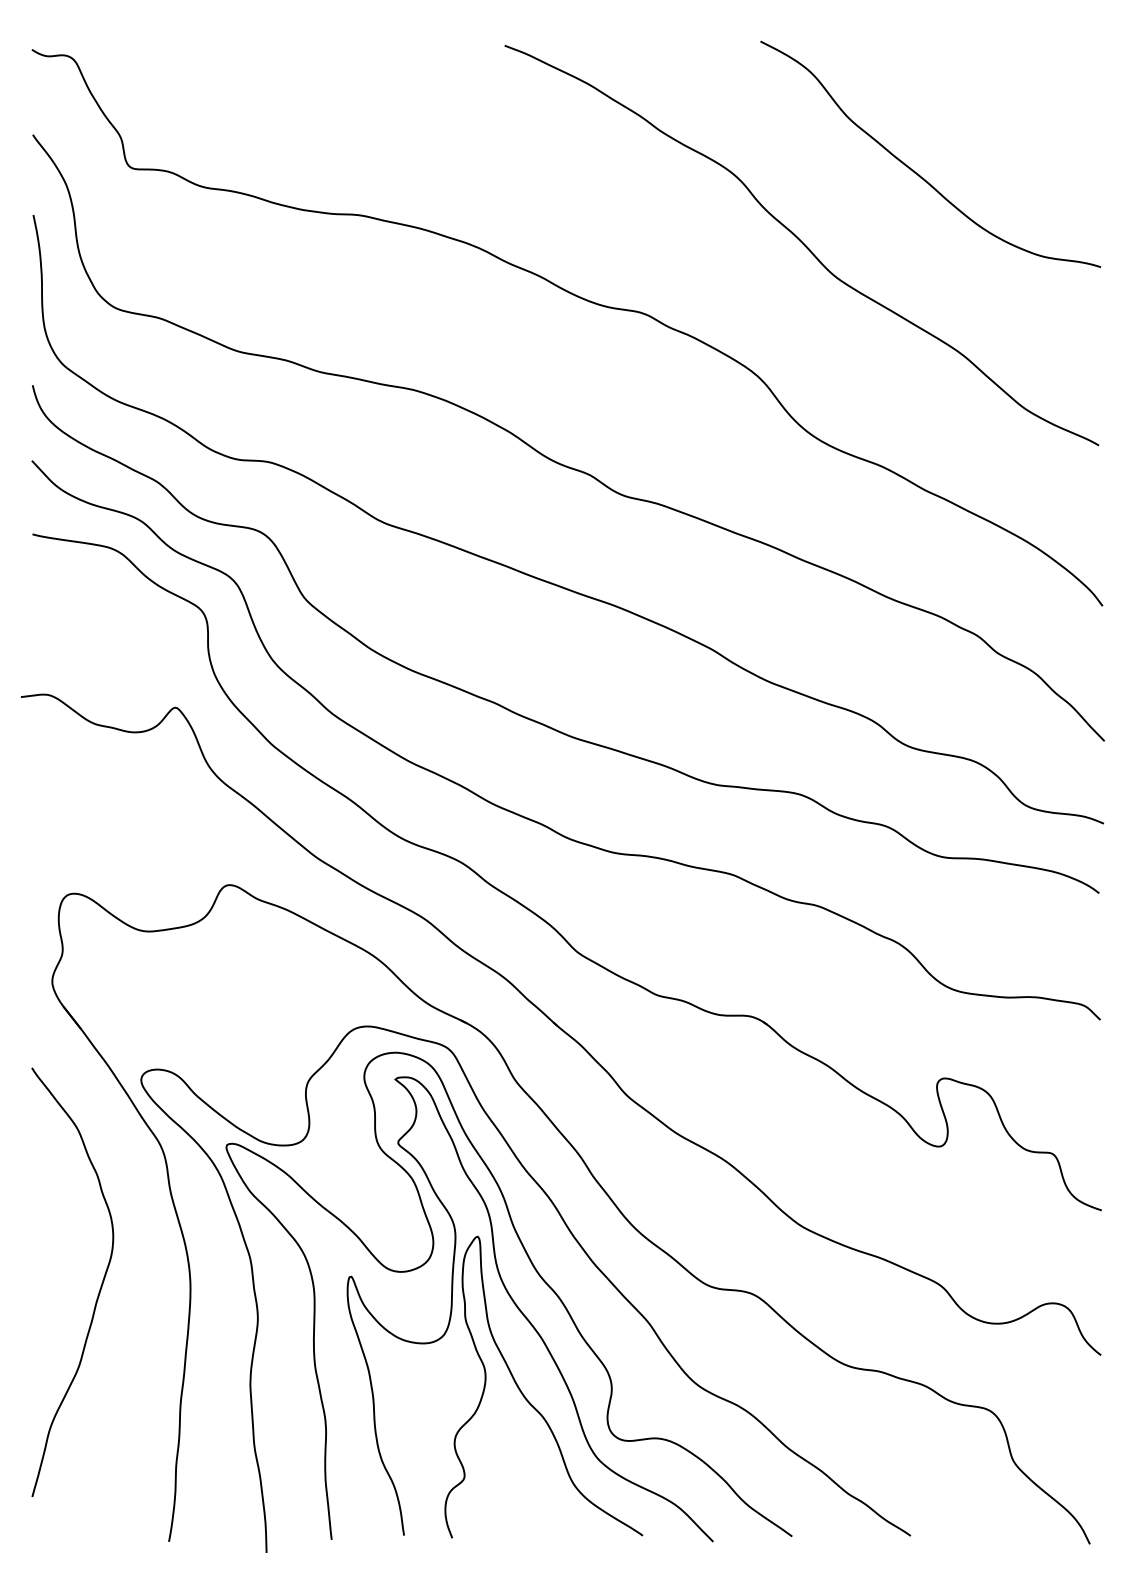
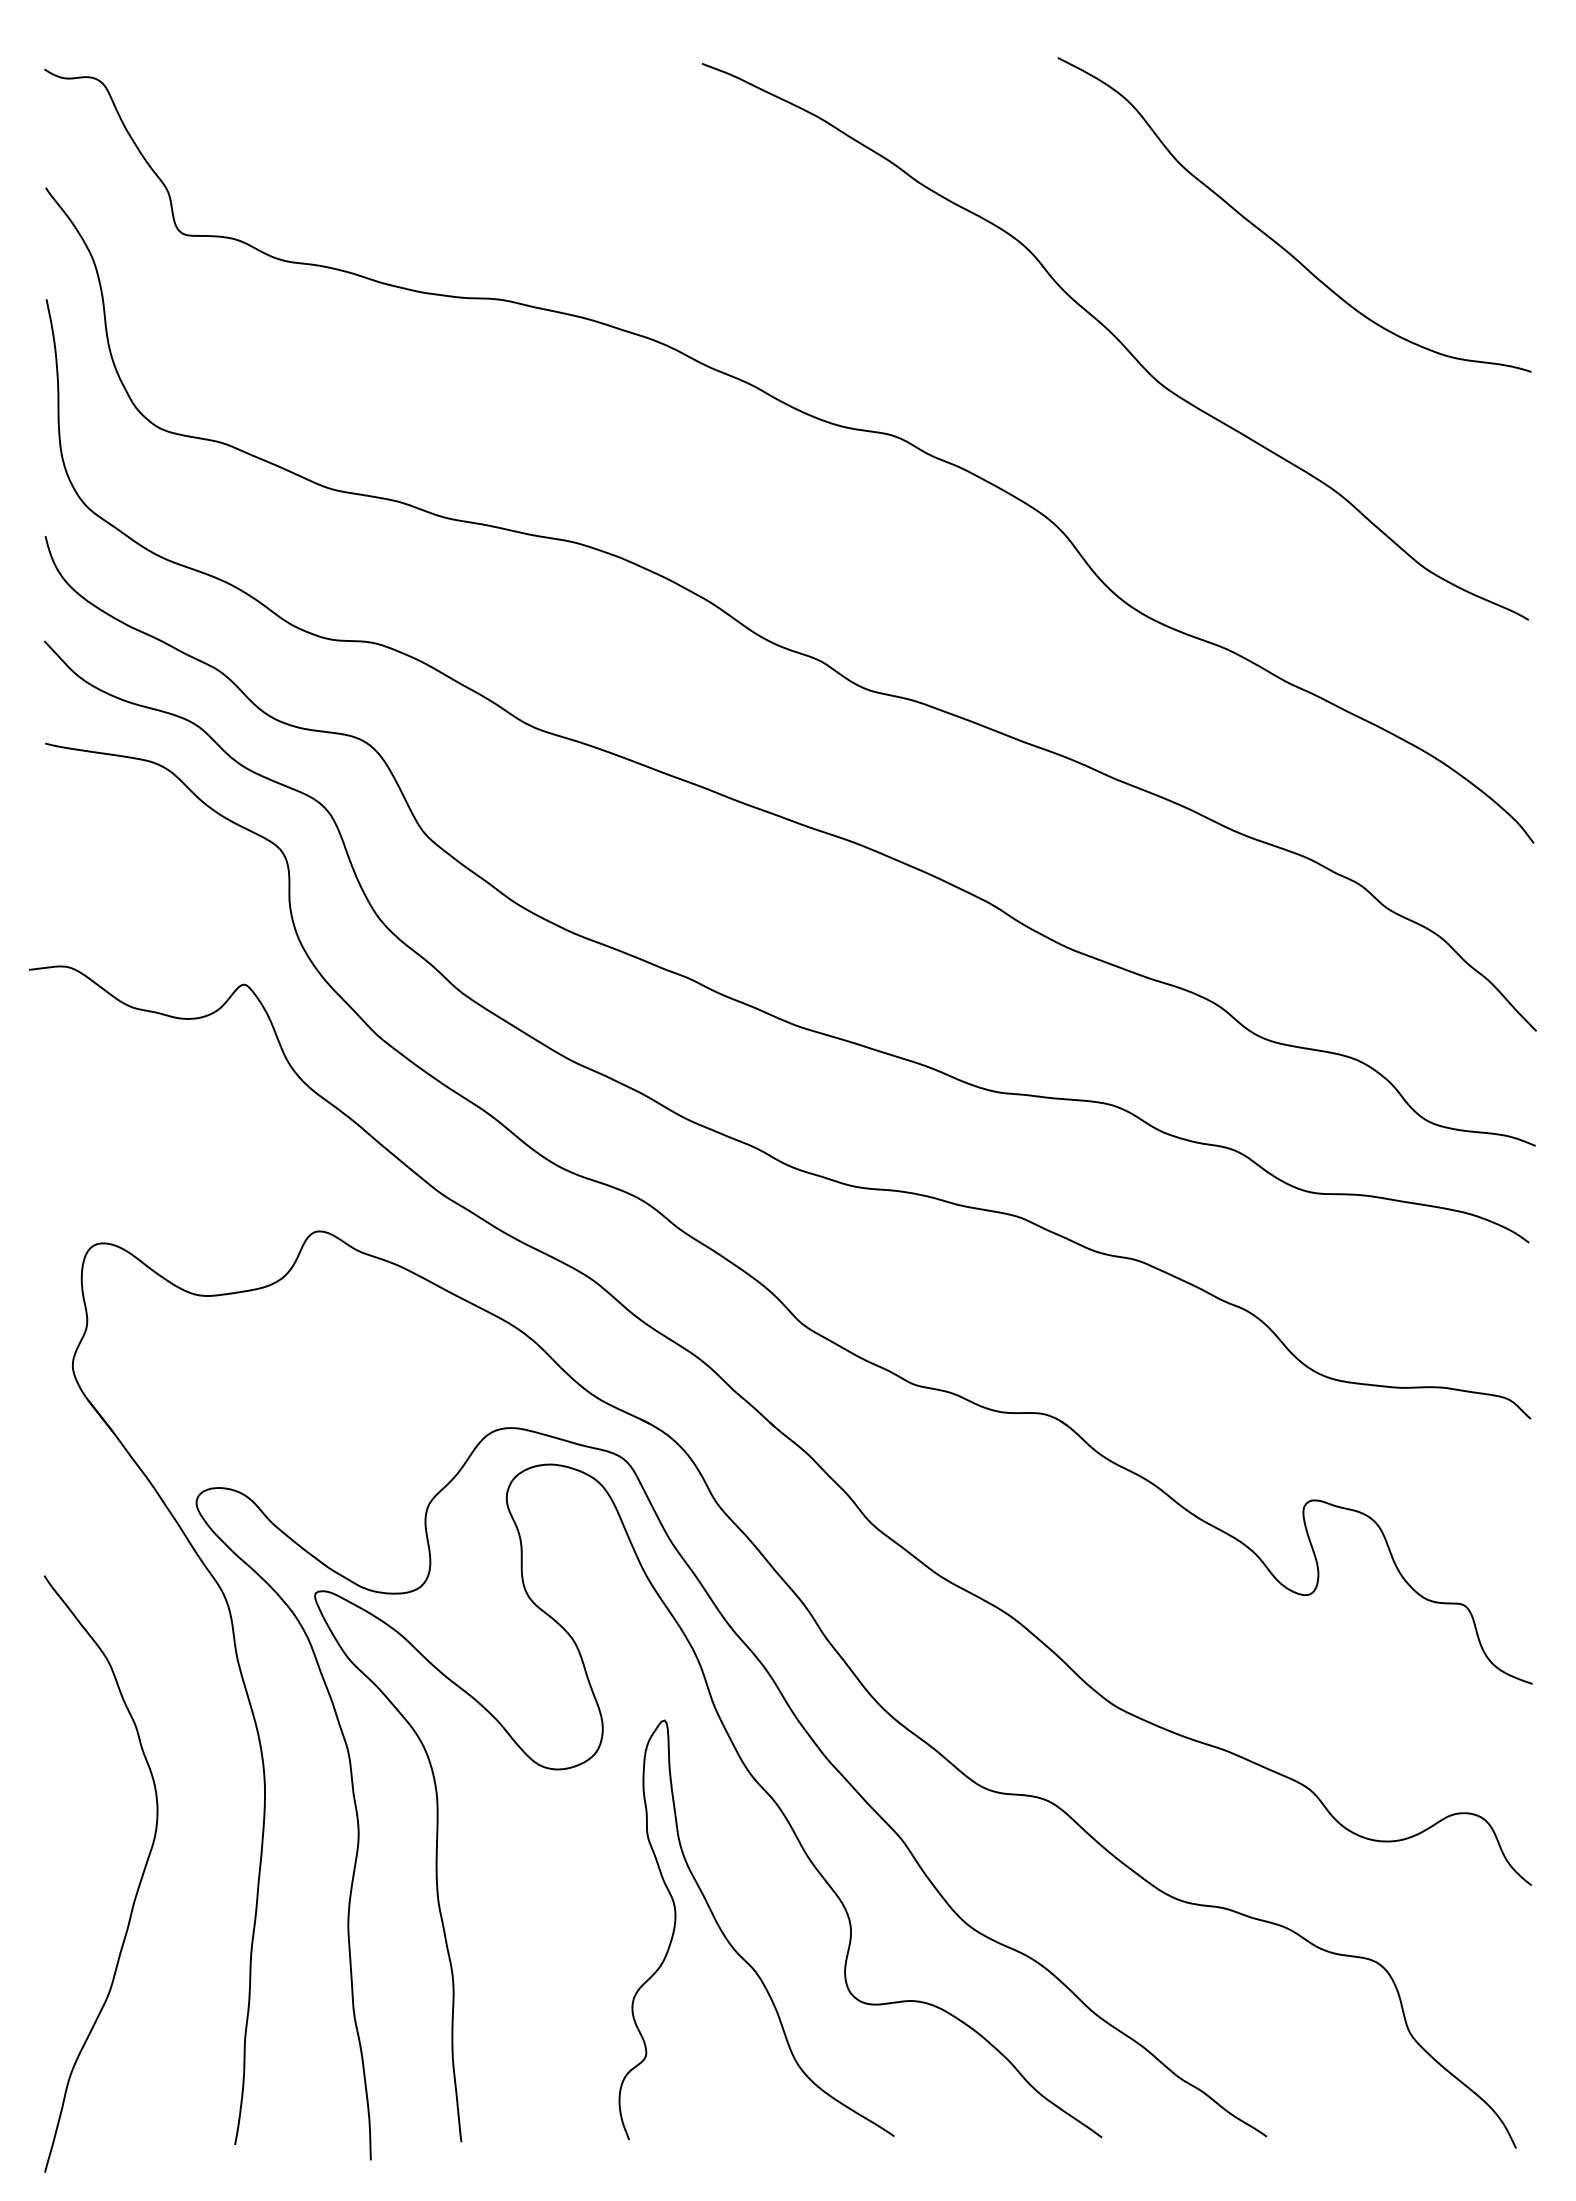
curve: (99, 1289) -> (138, 1884), moved
part: (524, 1314) -> (729, 1828), removed

